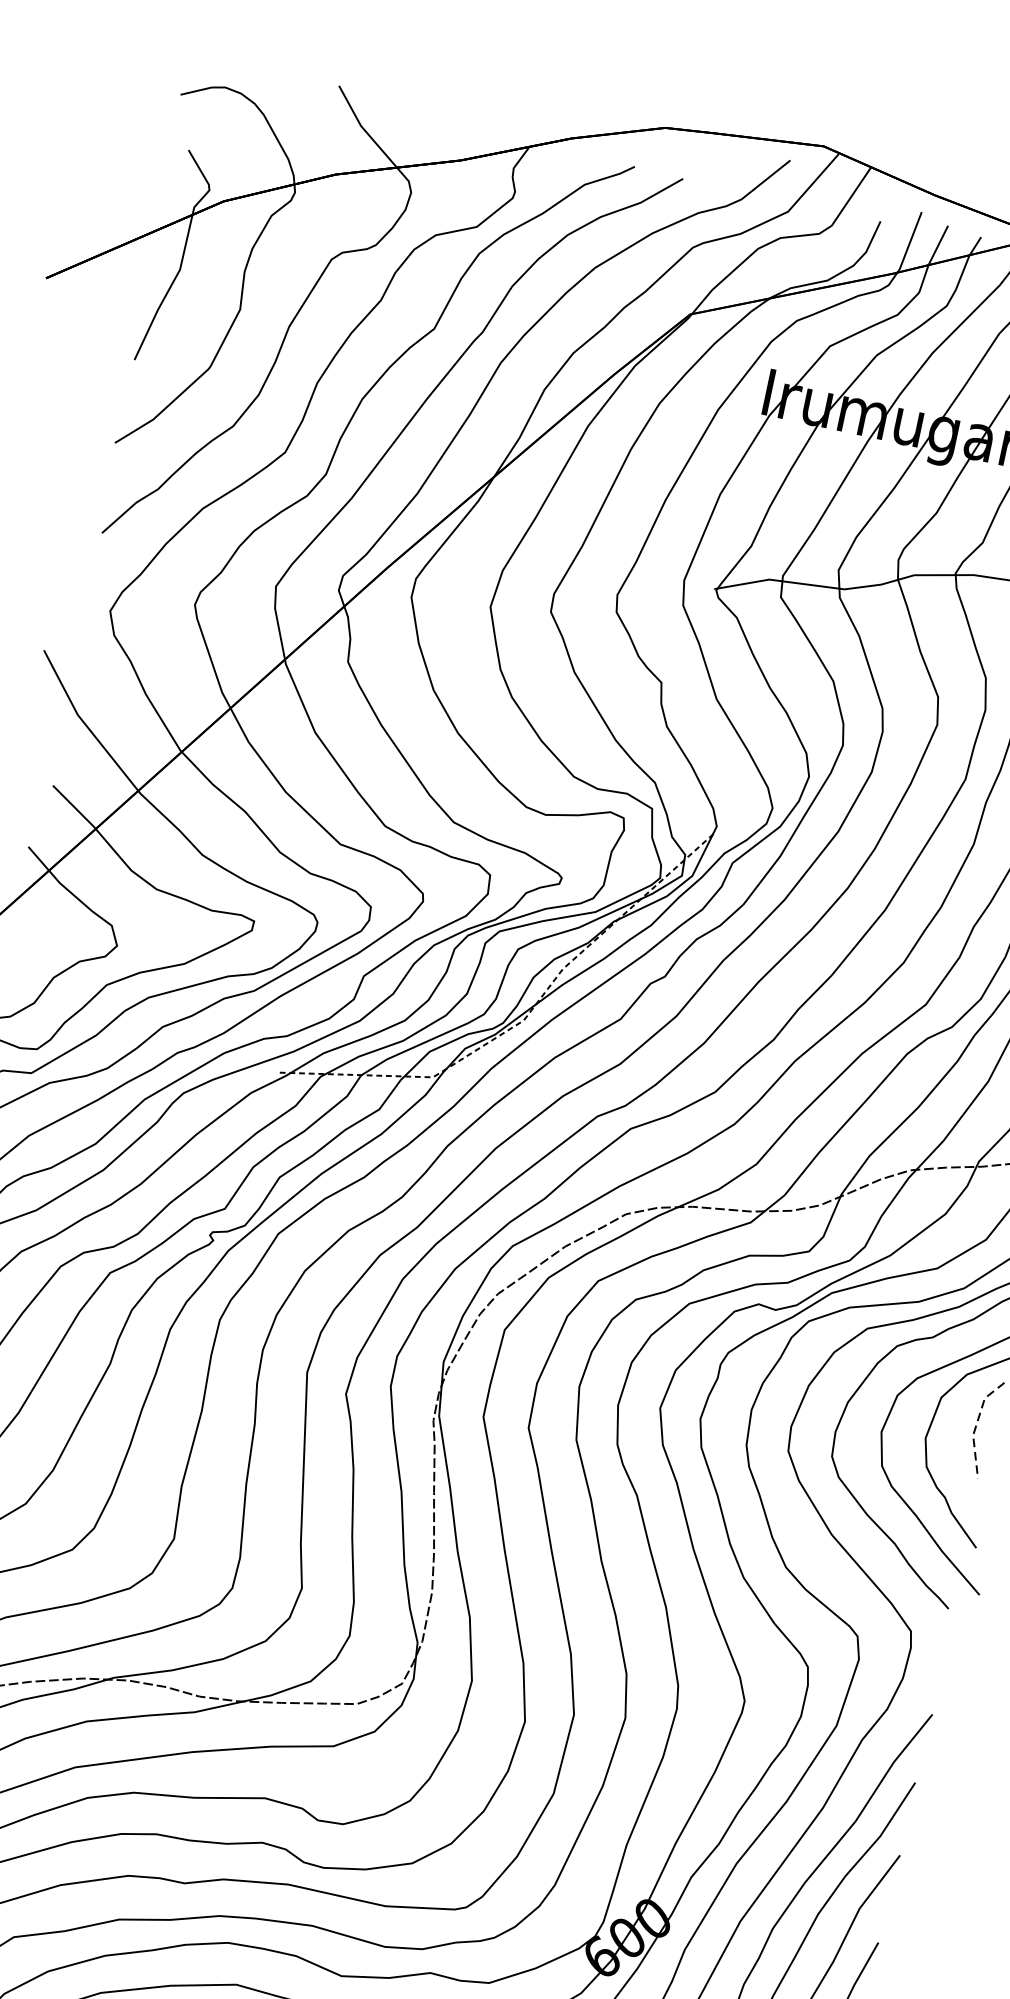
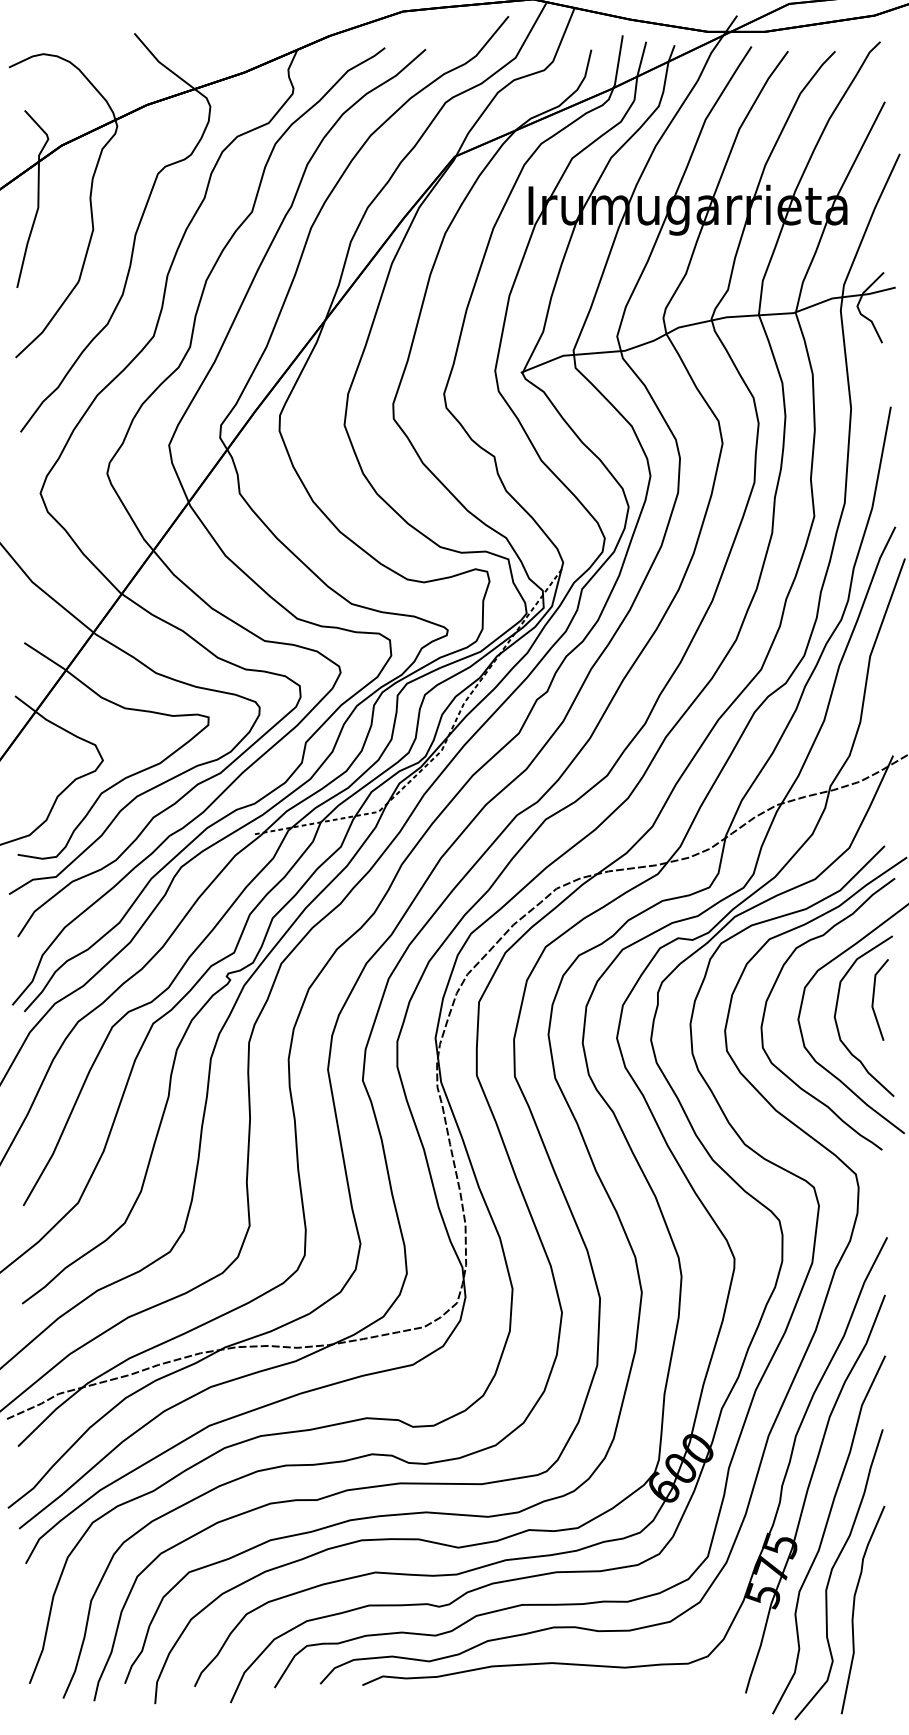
line: (976, 1425) -> (873, 998), dashed -> solid

